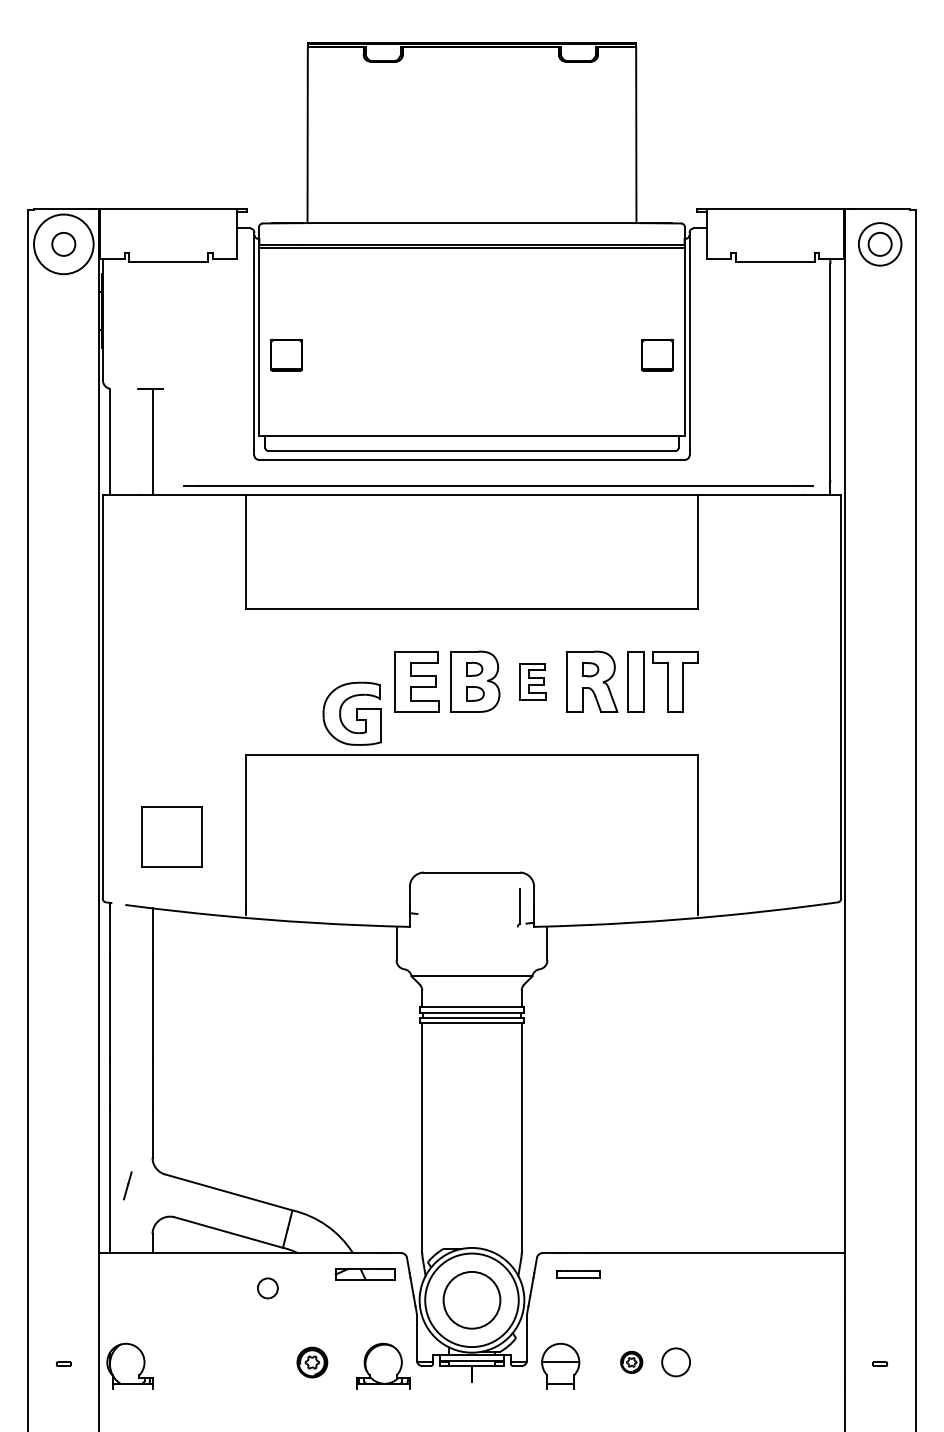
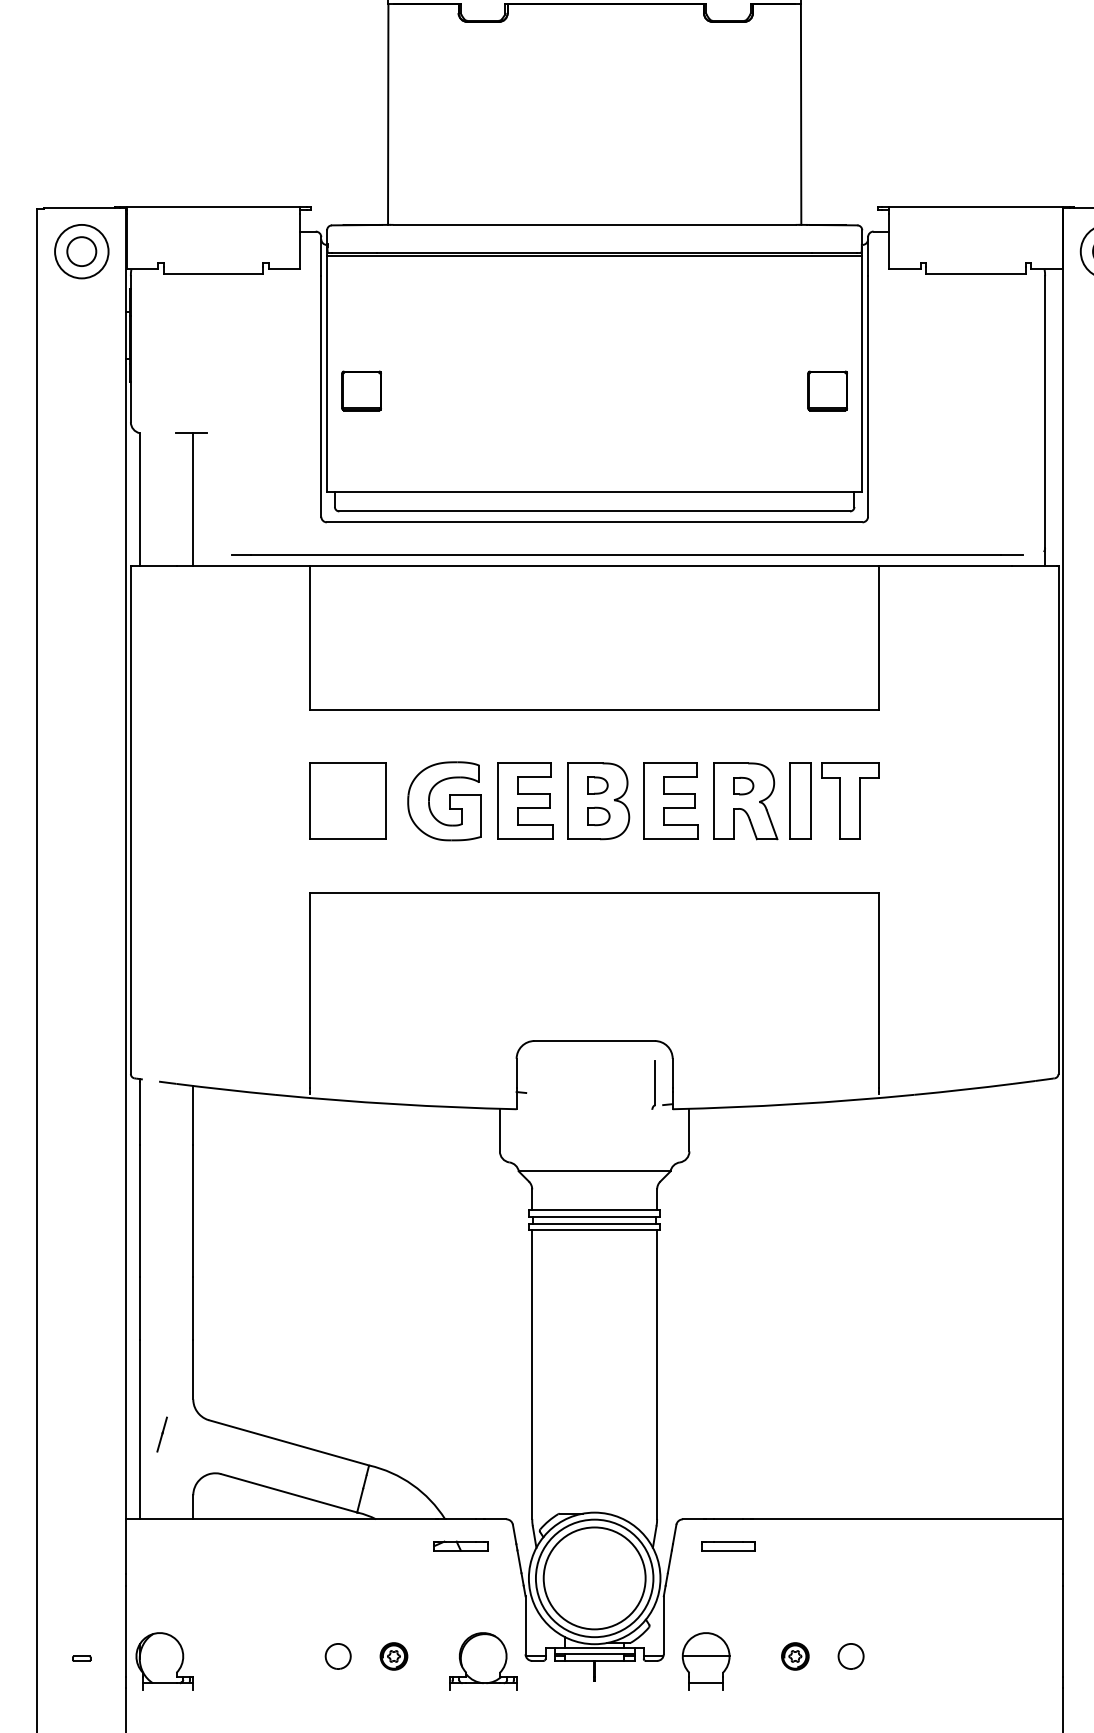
circle: (63, 244) -> (81, 251), size x0.71
part: (532, 681) -> (670, 800), size x1.67
part: (351, 713) -> (443, 800), moved
part: (171, 836) -> (347, 800), moved
part: (365, 1274) -> (460, 1546), size x0.71
part: (267, 1288) -> (337, 1656), moved
circle: (471, 1299) -> (594, 1577), size x1.43
part: (311, 1361) -> (393, 1655), size x0.71
part: (675, 1362) -> (850, 1656), size x0.71

